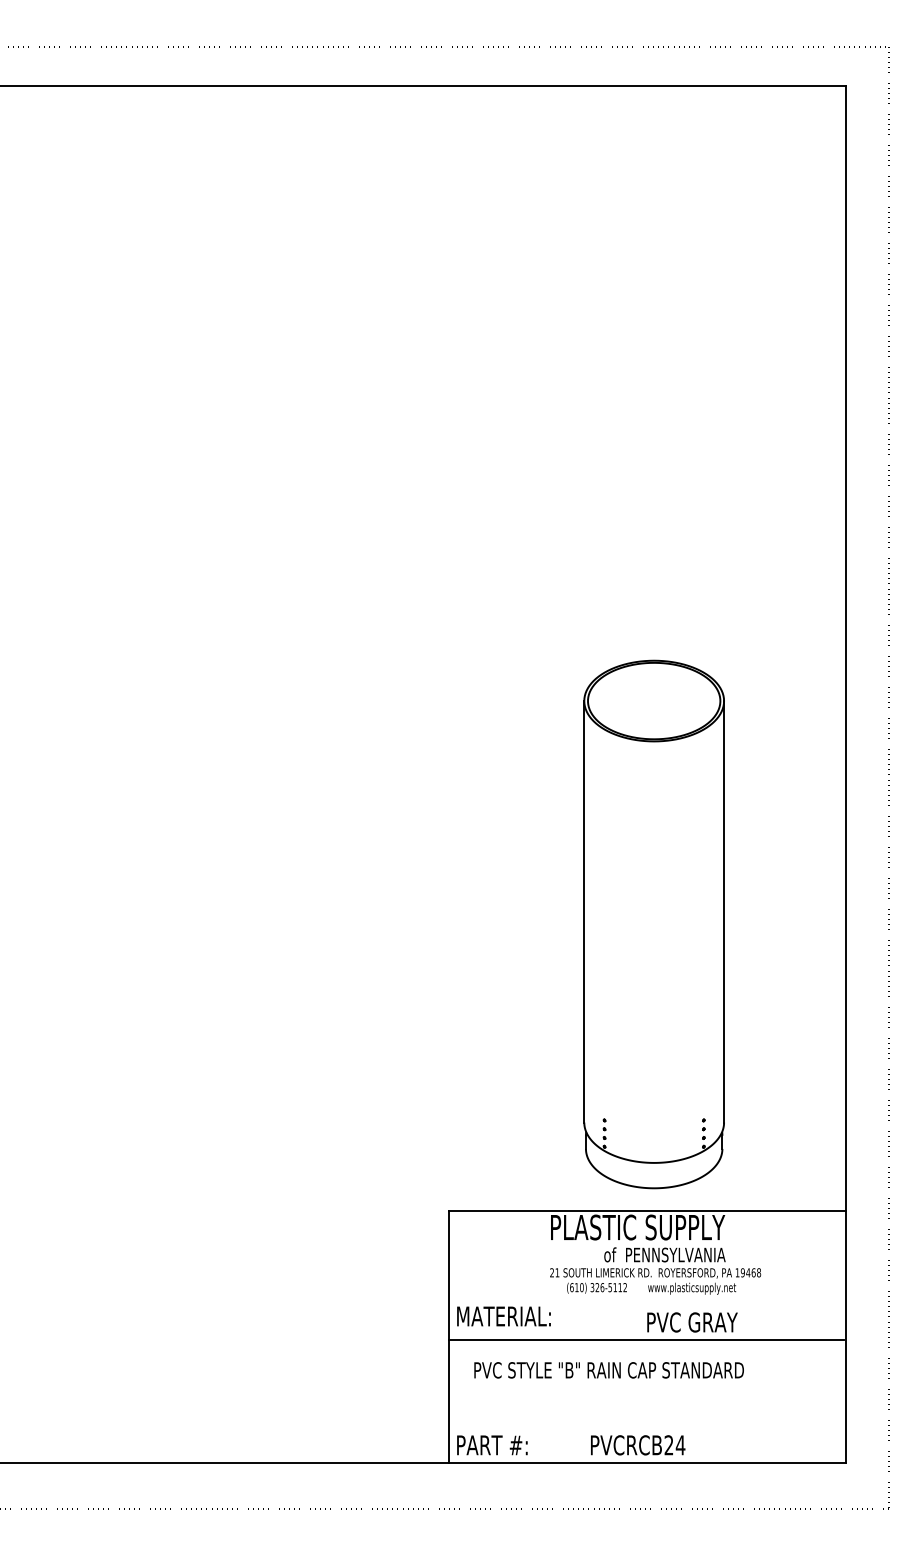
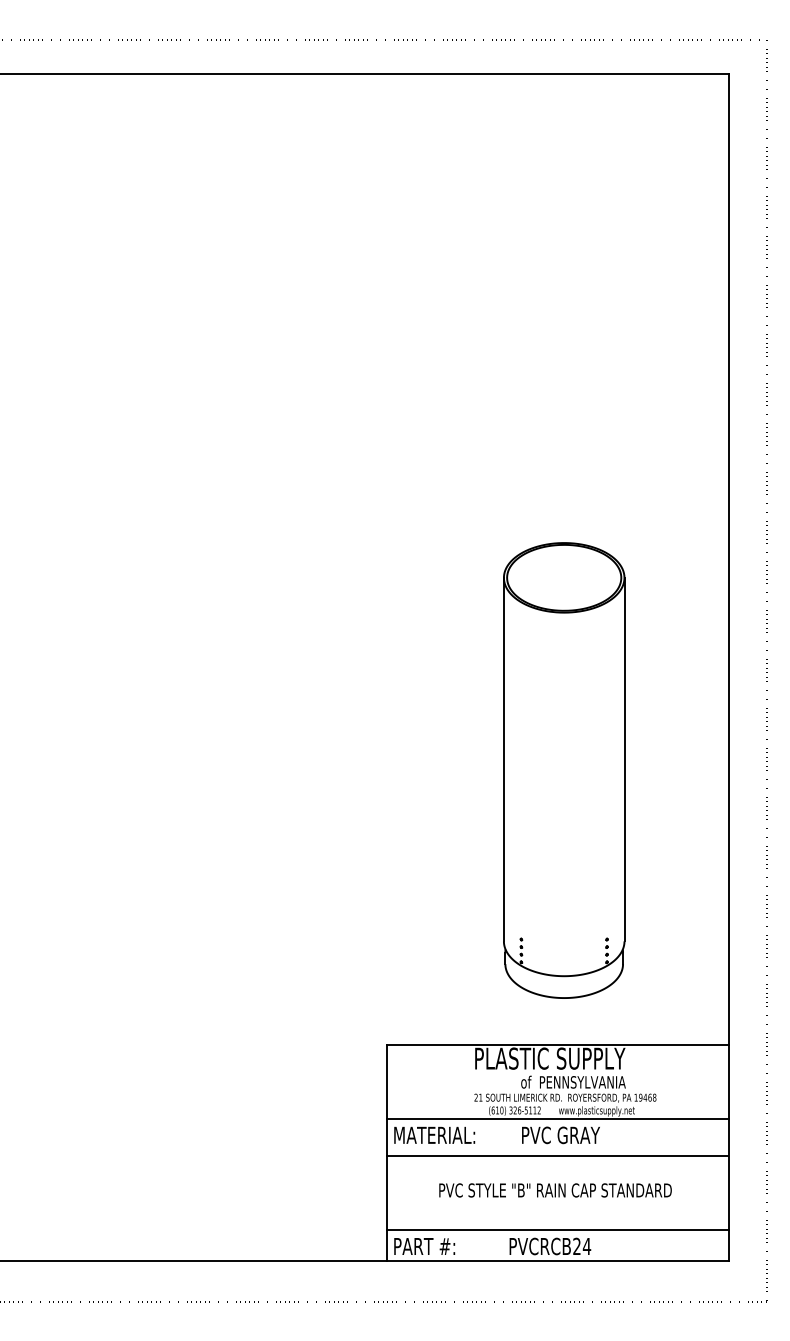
part: (653, 924) -> (563, 770), moved
line: (646, 1297) -> (557, 1119), added
text: (692, 1322) -> (561, 1135), moved
text: (608, 1370) -> (554, 1190), moved
line: (646, 1426) -> (557, 1230), added

